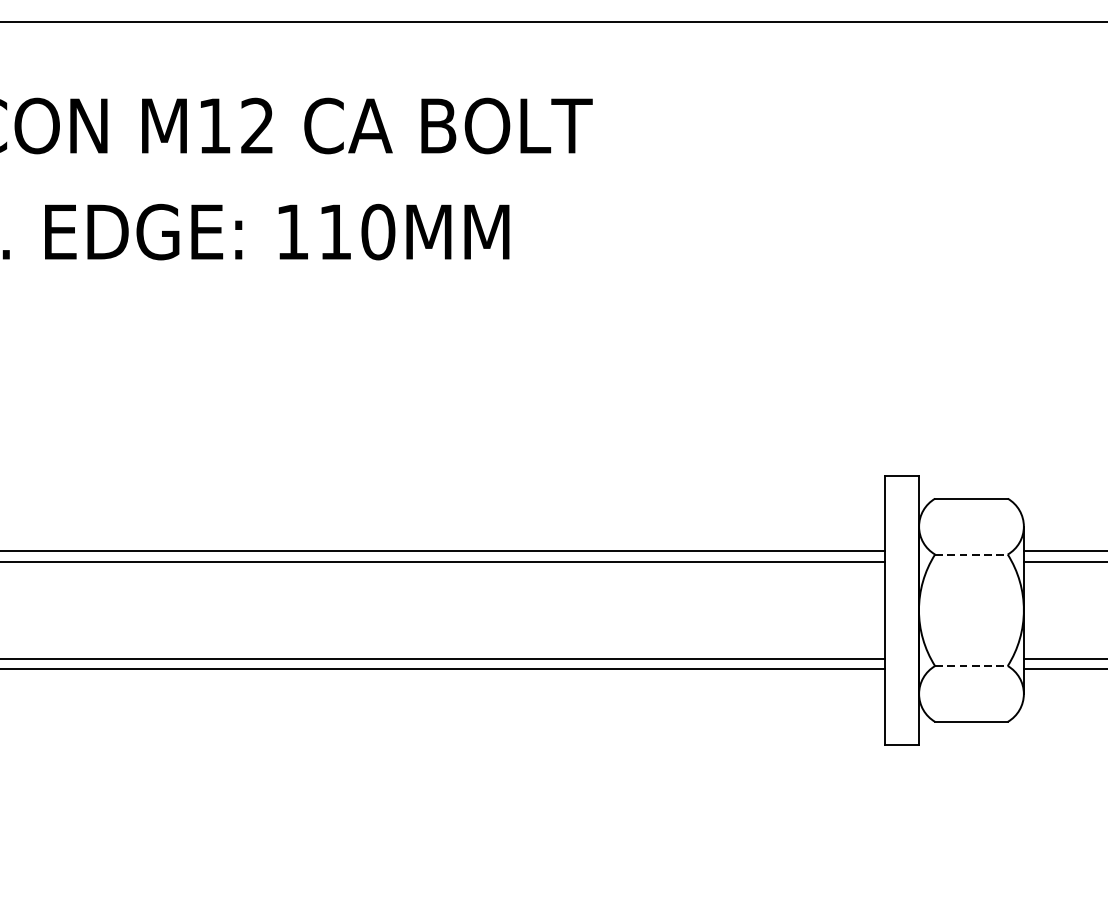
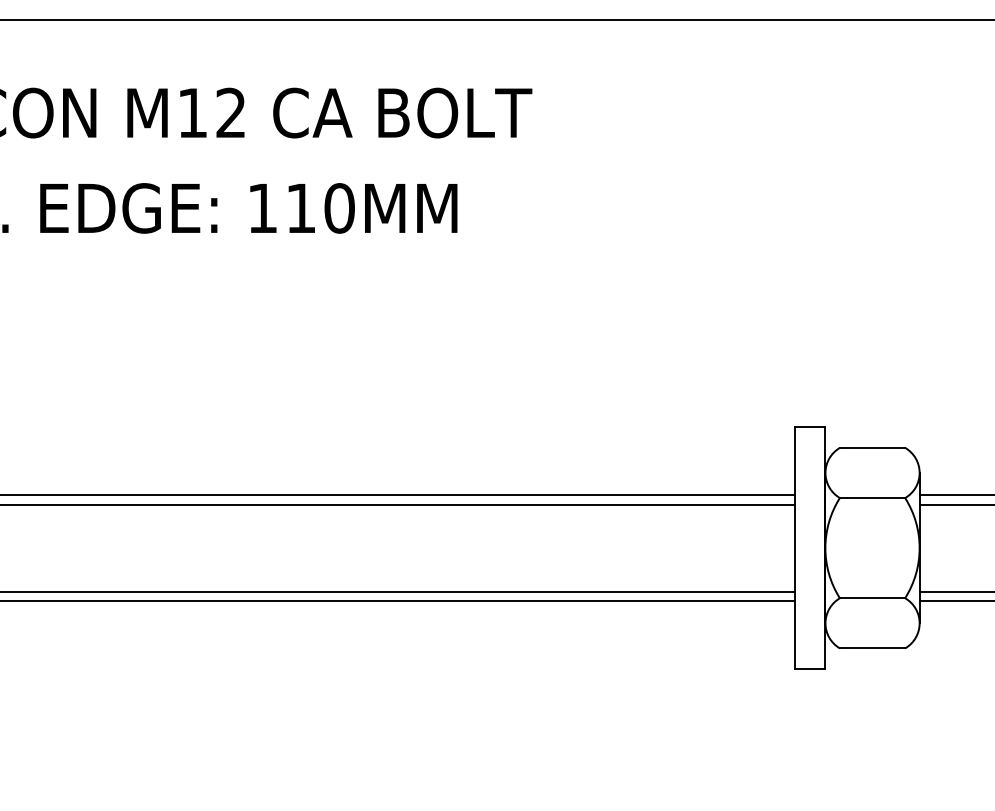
line: (971, 555) -> (872, 498), dashed -> solid
line: (971, 666) -> (872, 598), dashed -> solid

